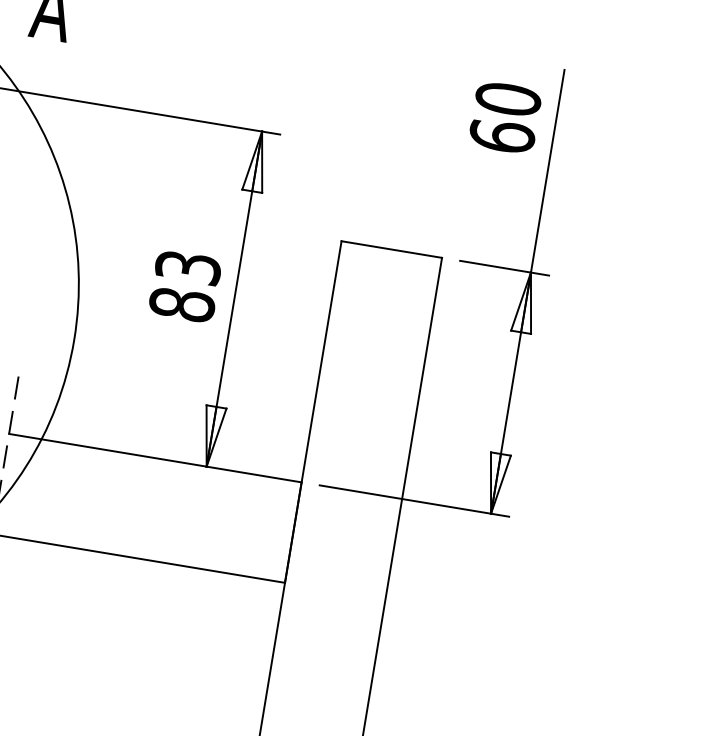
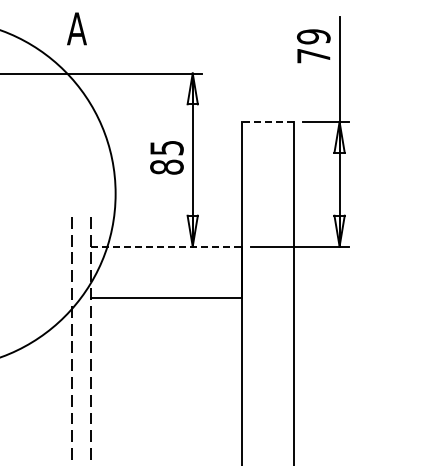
text: (504, 117) -> (313, 46), 60 -> 79
line: (391, 250) -> (267, 122), solid -> dashed
text: (187, 266) -> (166, 147), 83 -> 85
line: (155, 458) -> (166, 246), solid -> dashed

